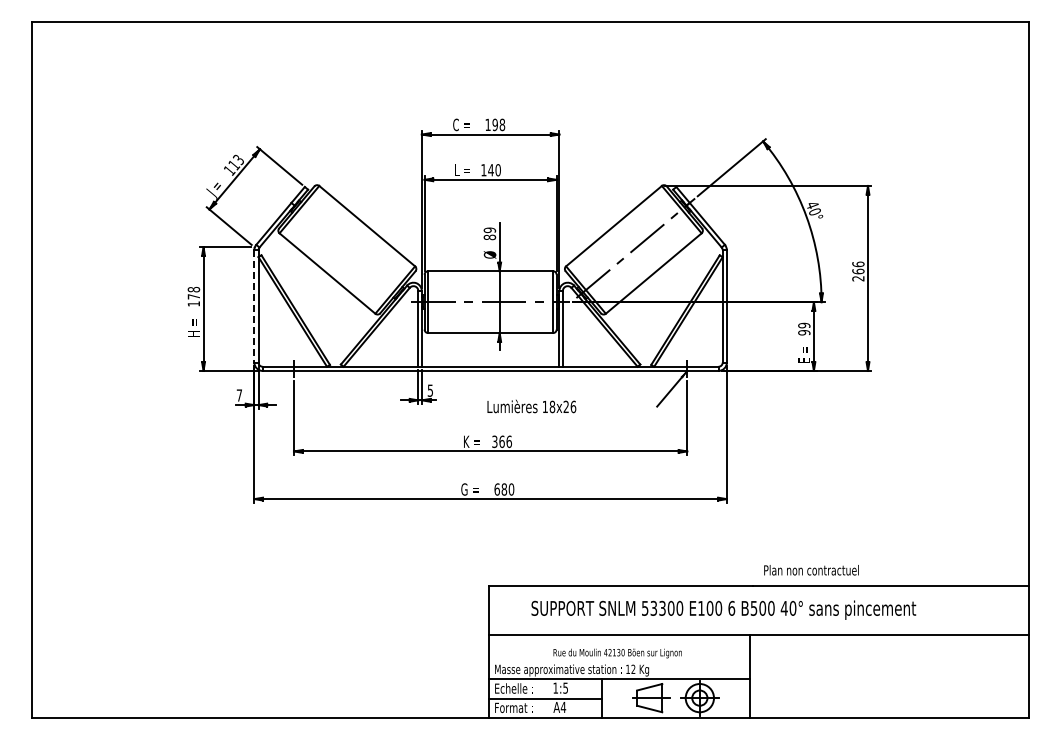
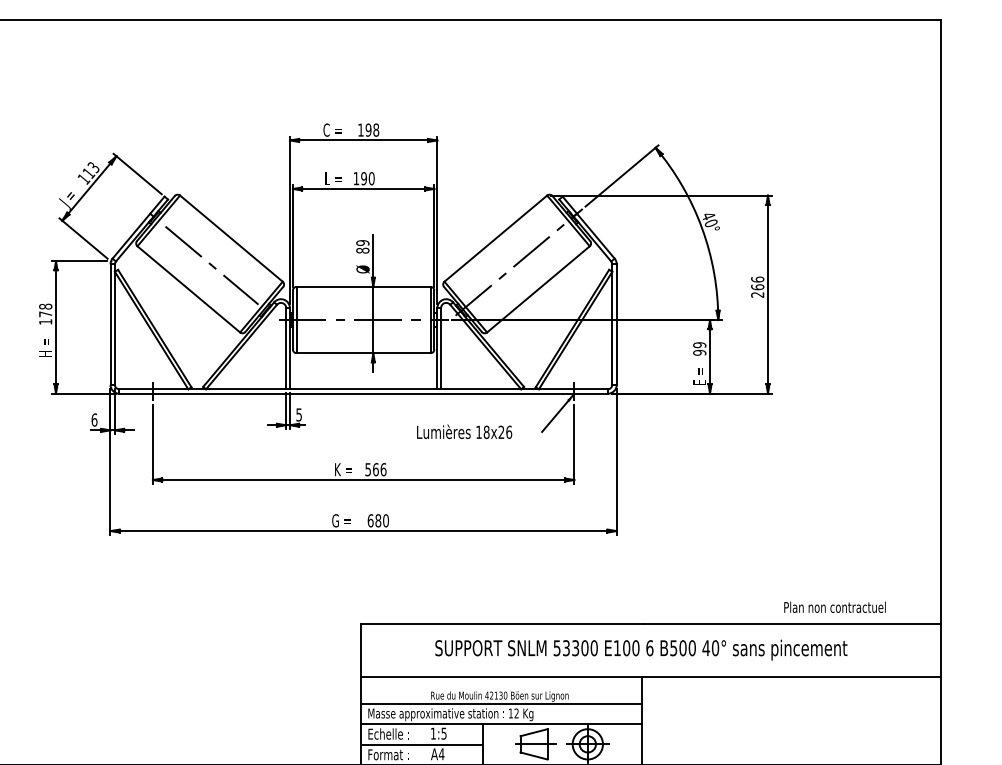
text: (490, 170) -> (363, 178), 140 -> 190
line: (348, 250) -> (211, 264), added
line: (254, 306) -> (110, 324), dashed -> solid
text: (239, 395) -> (94, 420), 7 -> 6
text: (531, 406) -> (464, 431), moved
text: (494, 441) -> (367, 469), 366 -> 566
text: (811, 570) -> (834, 607), moved
text: (723, 609) -> (641, 649), moved
line: (619, 660) -> (501, 704), added

